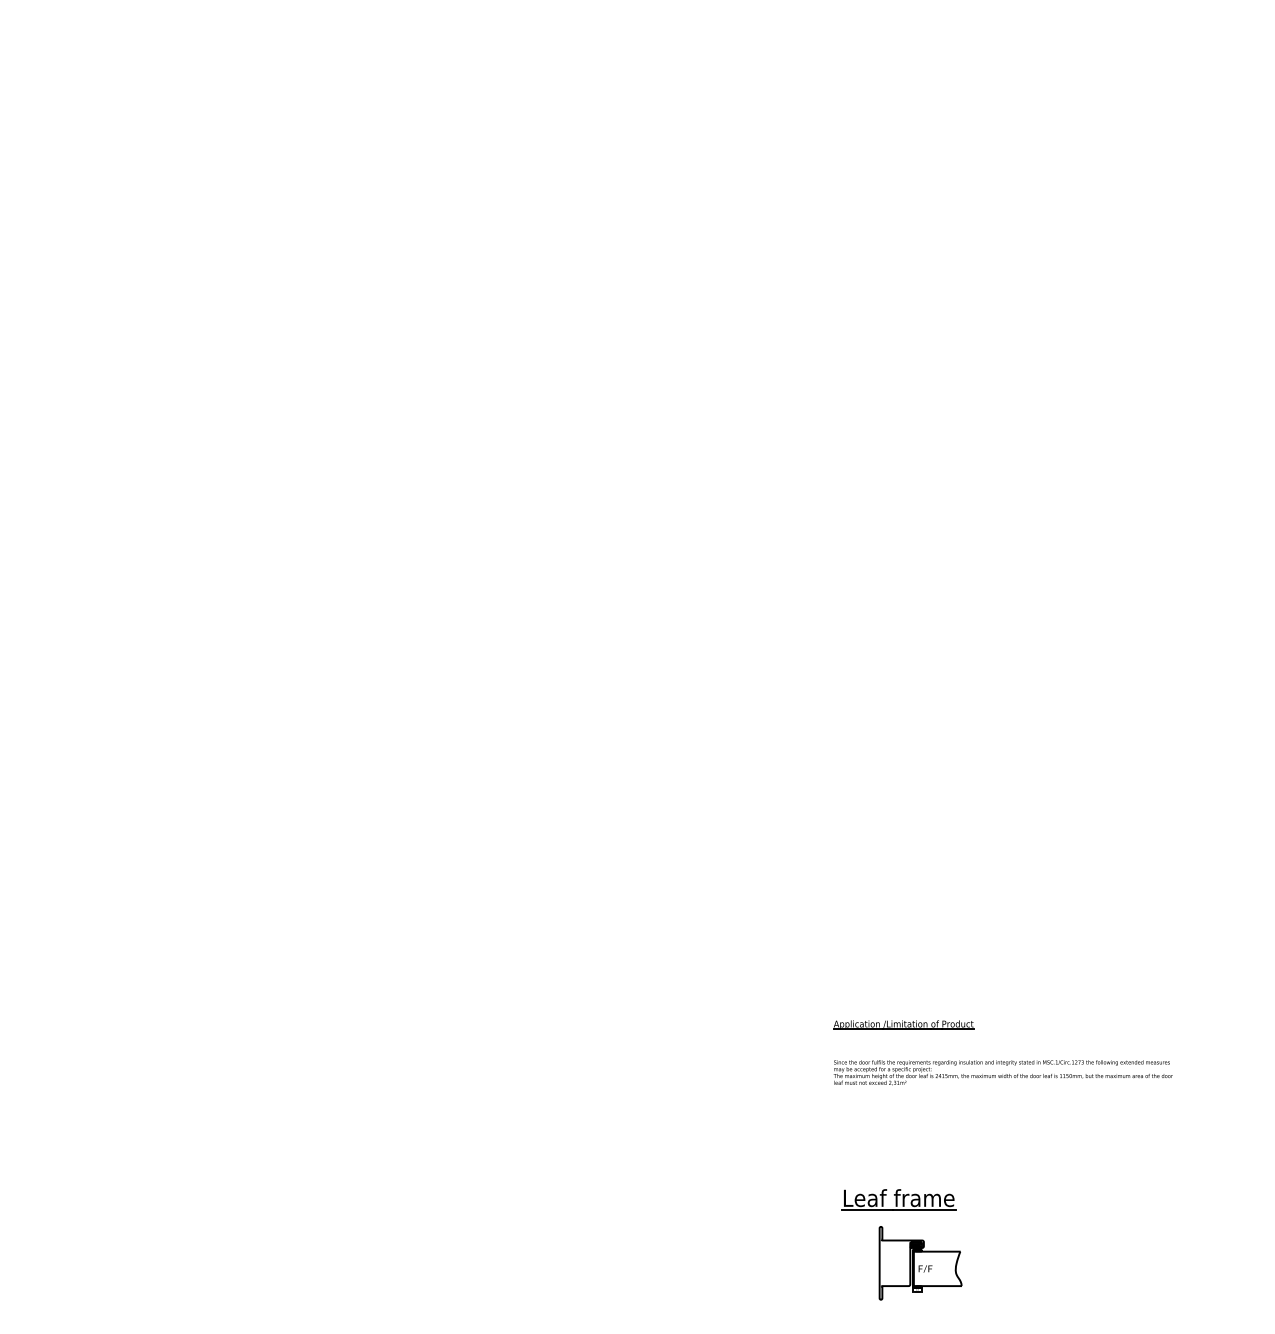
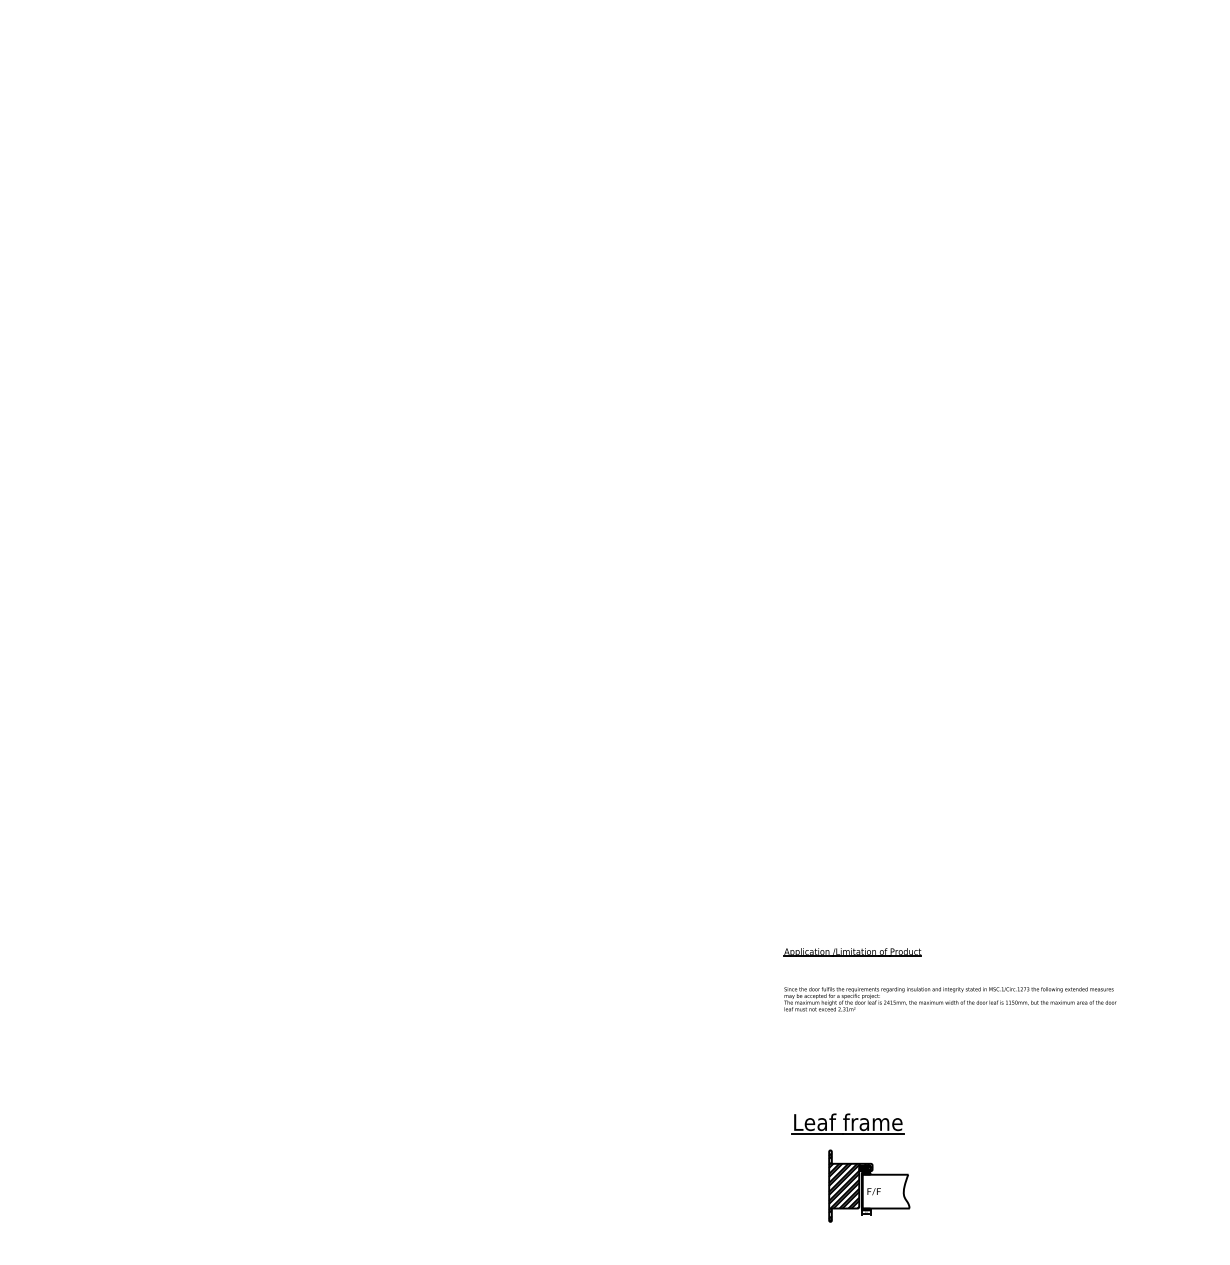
hatch: (901, 1264) -> (850, 1187), added

